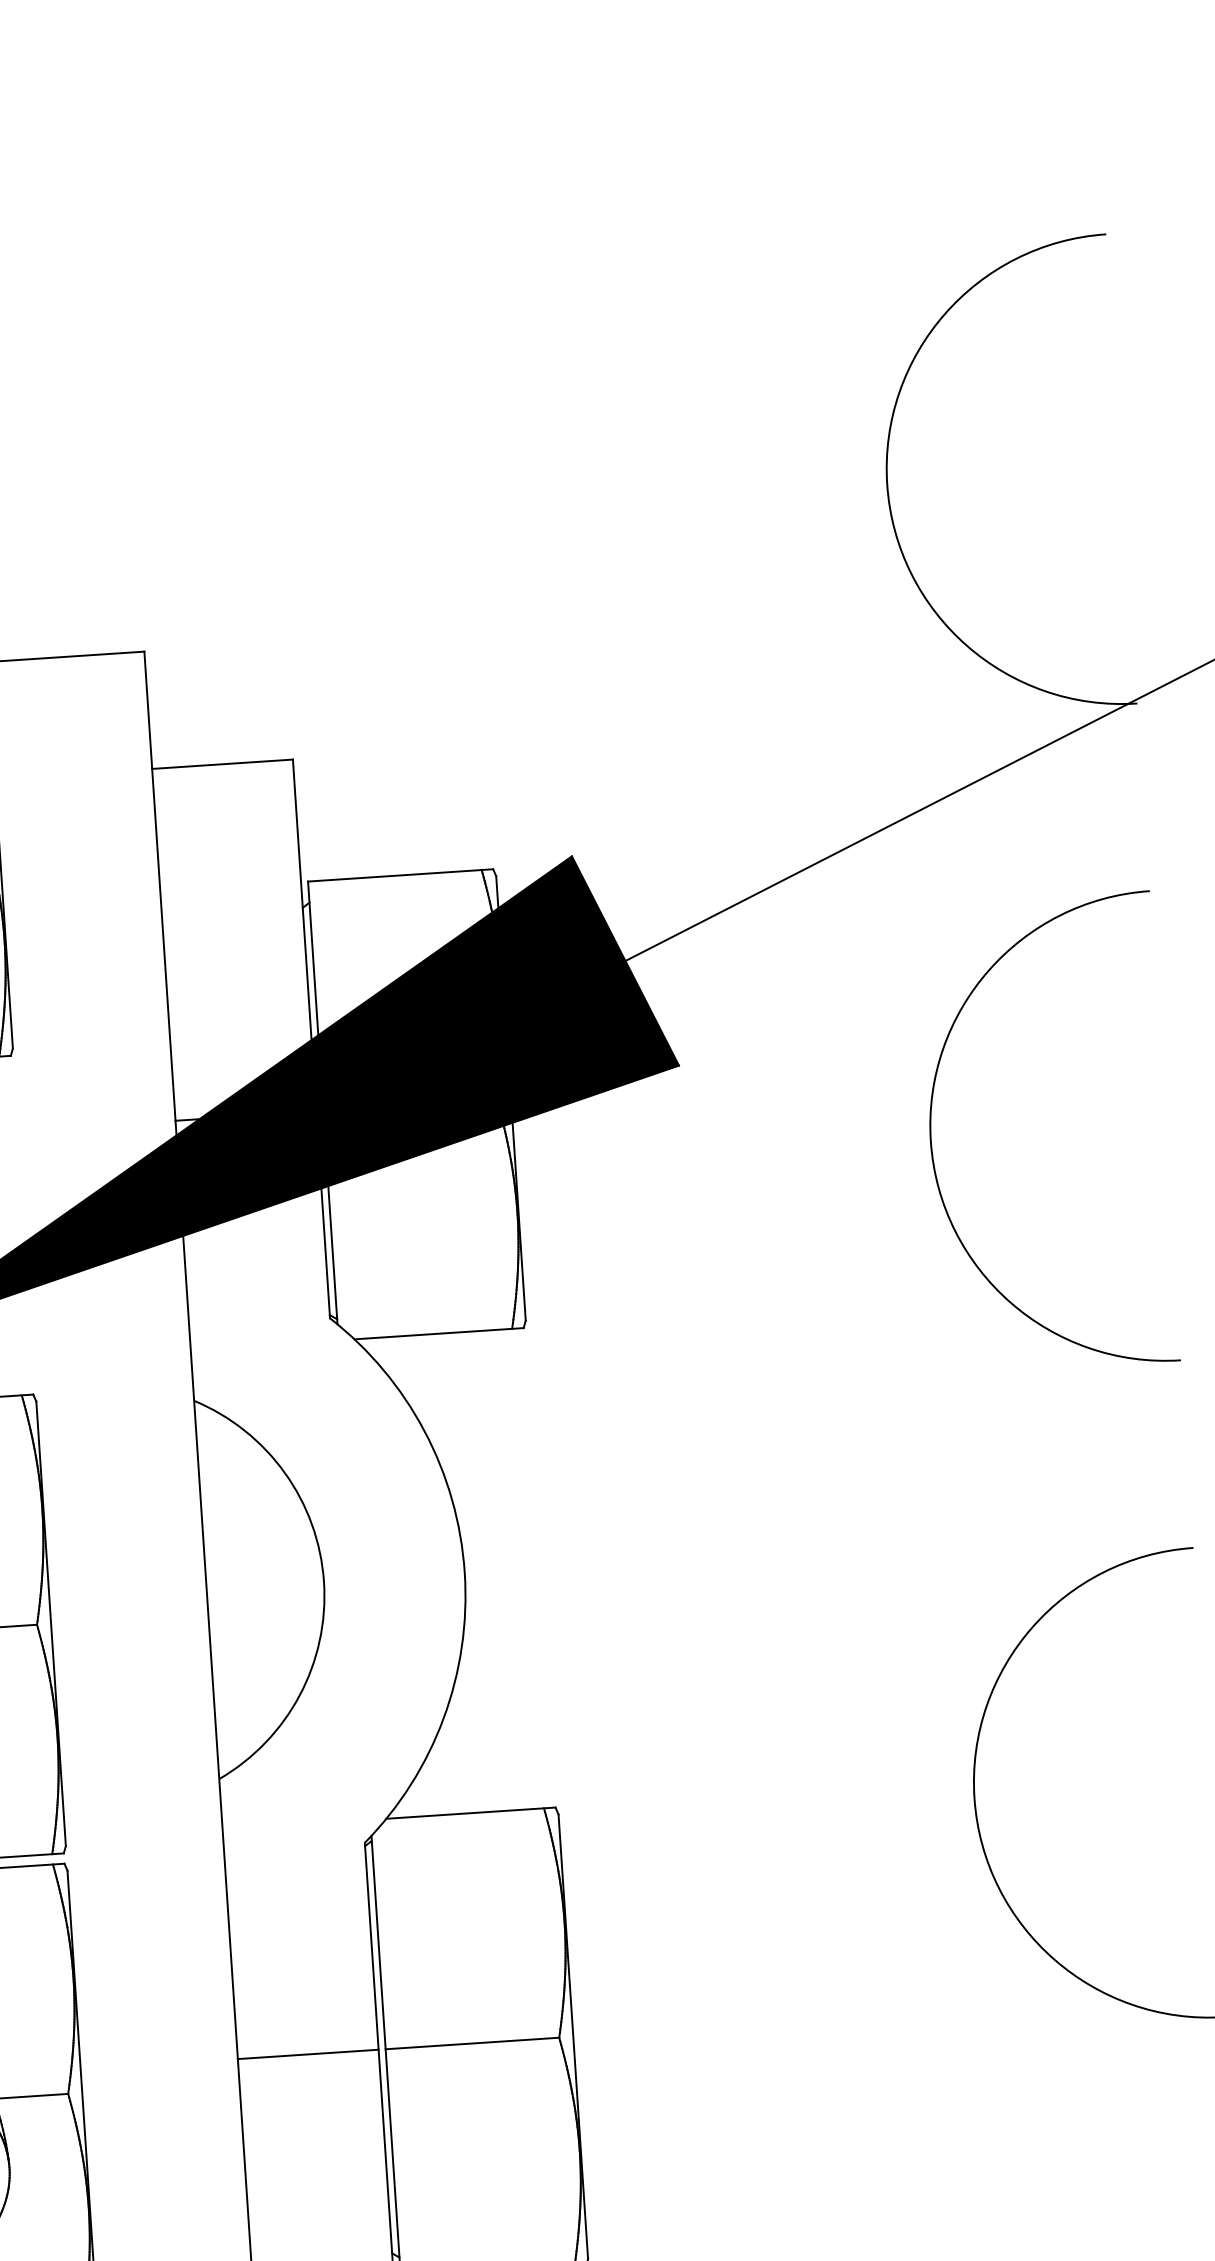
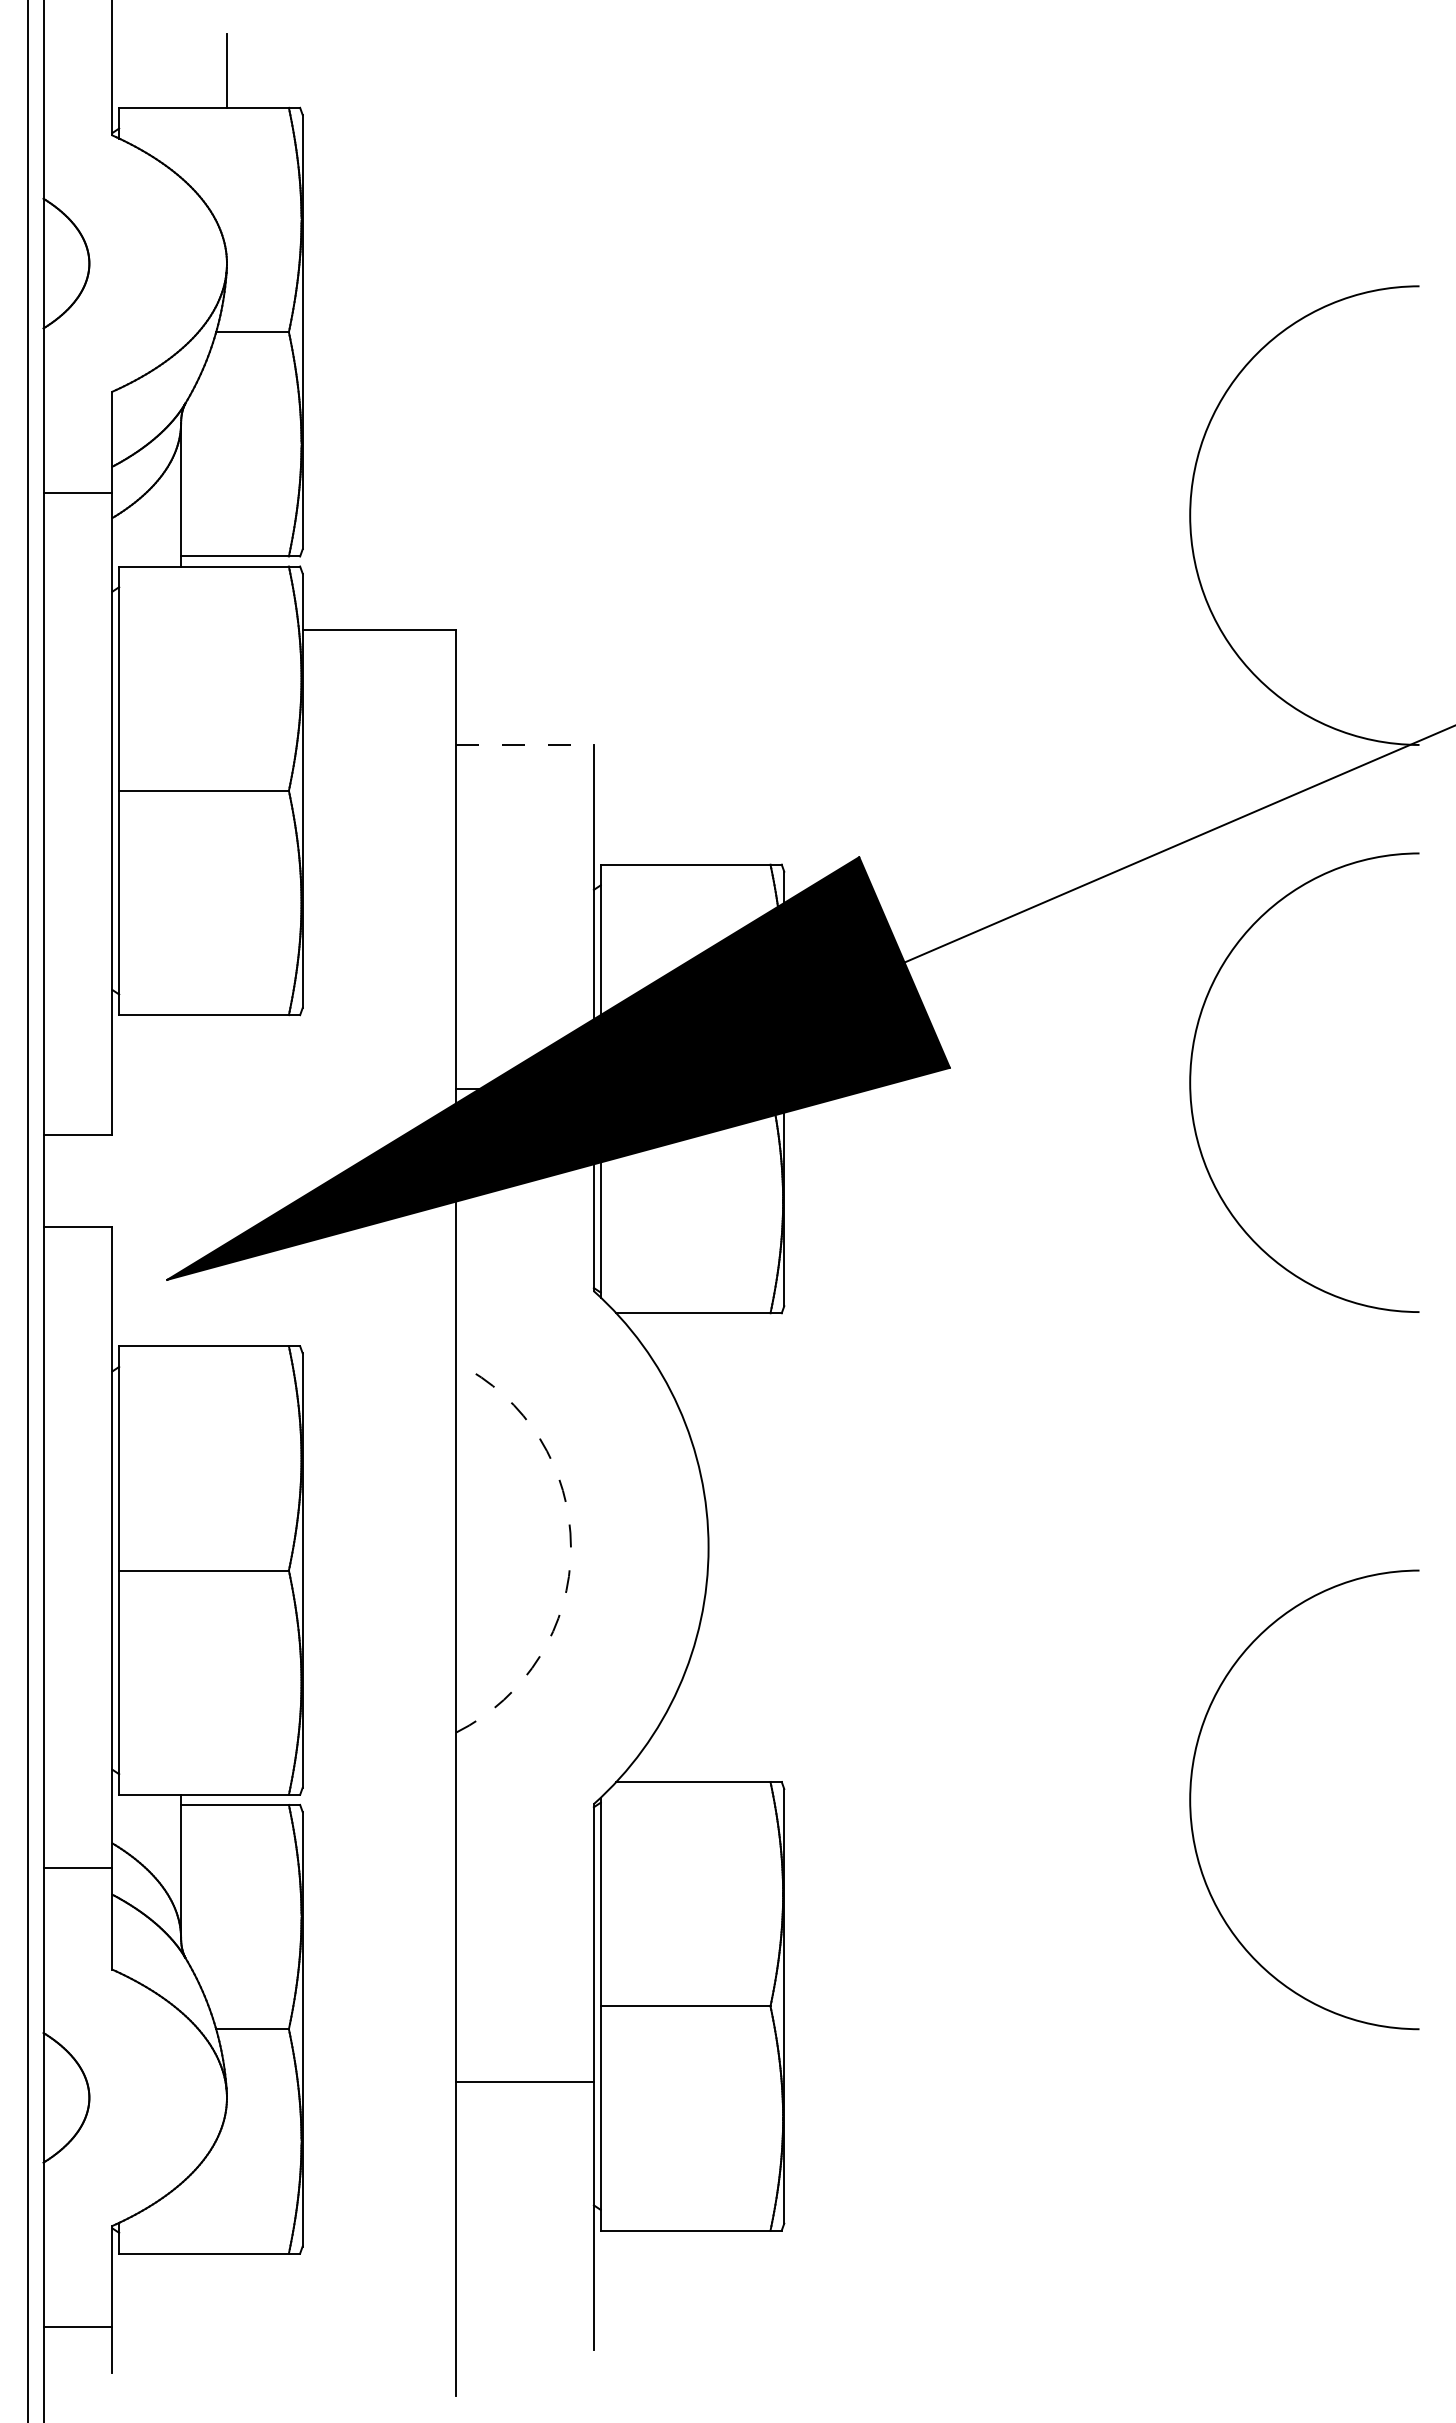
line: (222, 763) -> (525, 744), solid -> dashed
arc: (932, 1140) -> (1191, 1082), moved
arc: (323, 1582) -> (570, 1547), solid -> dashed
line: (307, 2054) -> (524, 2082), moved

